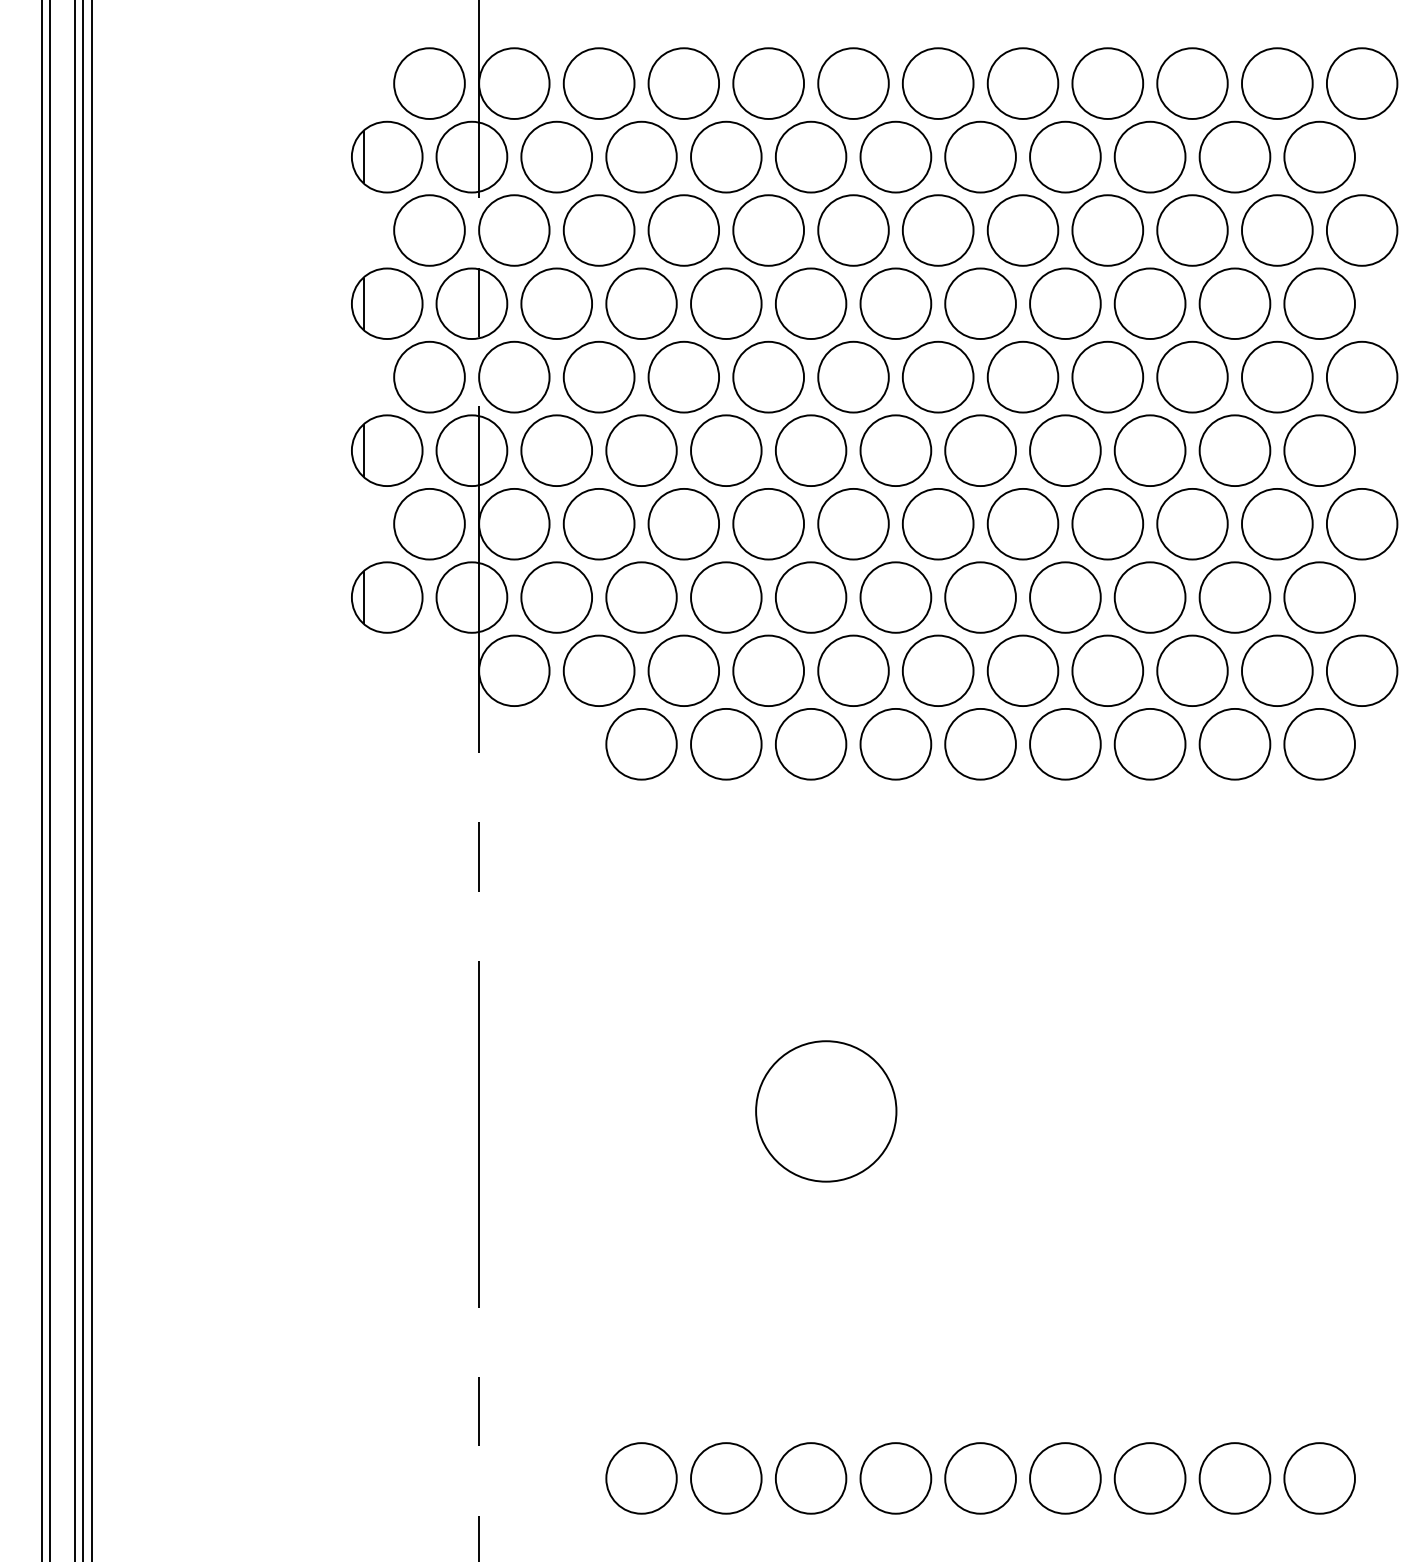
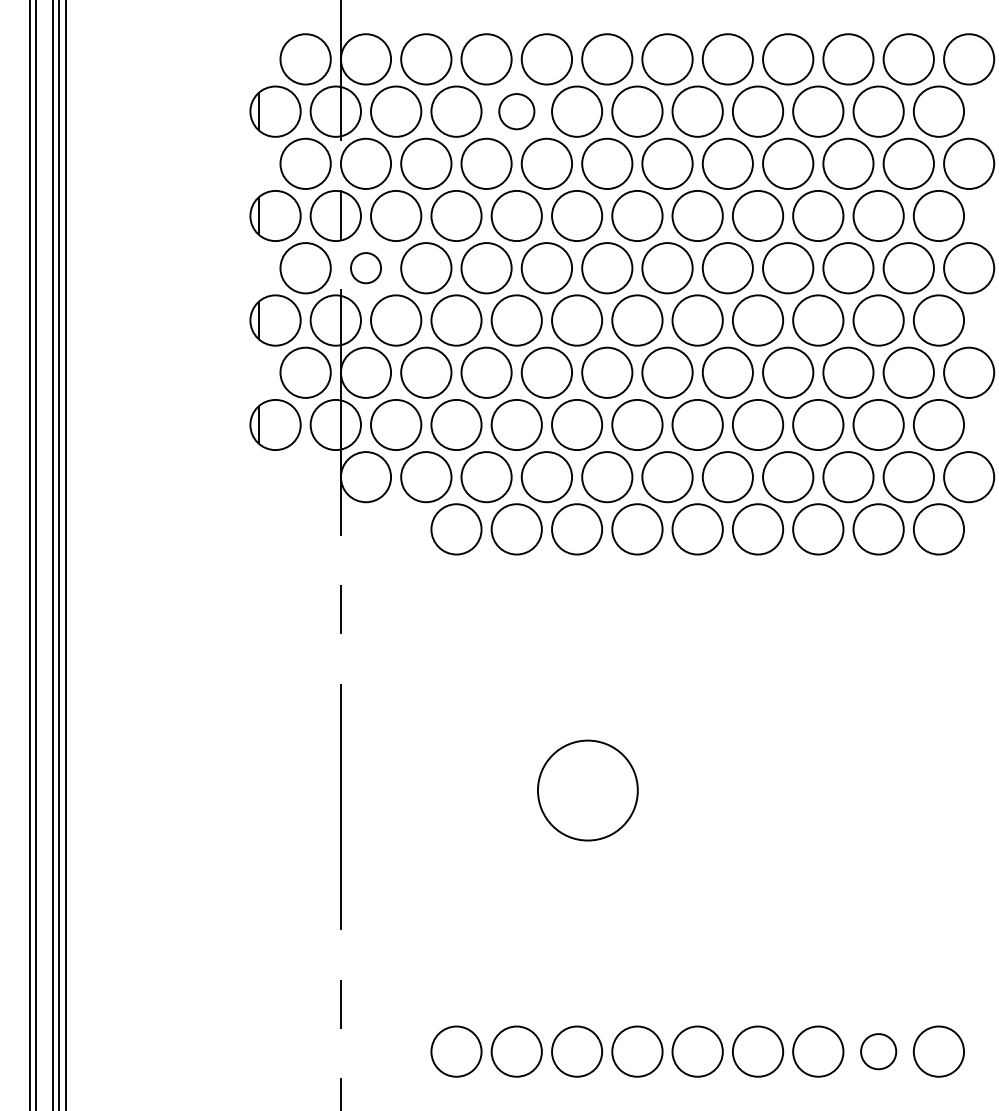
part: (726, 156) -> (516, 111), size x0.7
part: (514, 376) -> (366, 267), size x0.6
part: (1234, 1478) -> (878, 1051), size x0.7

